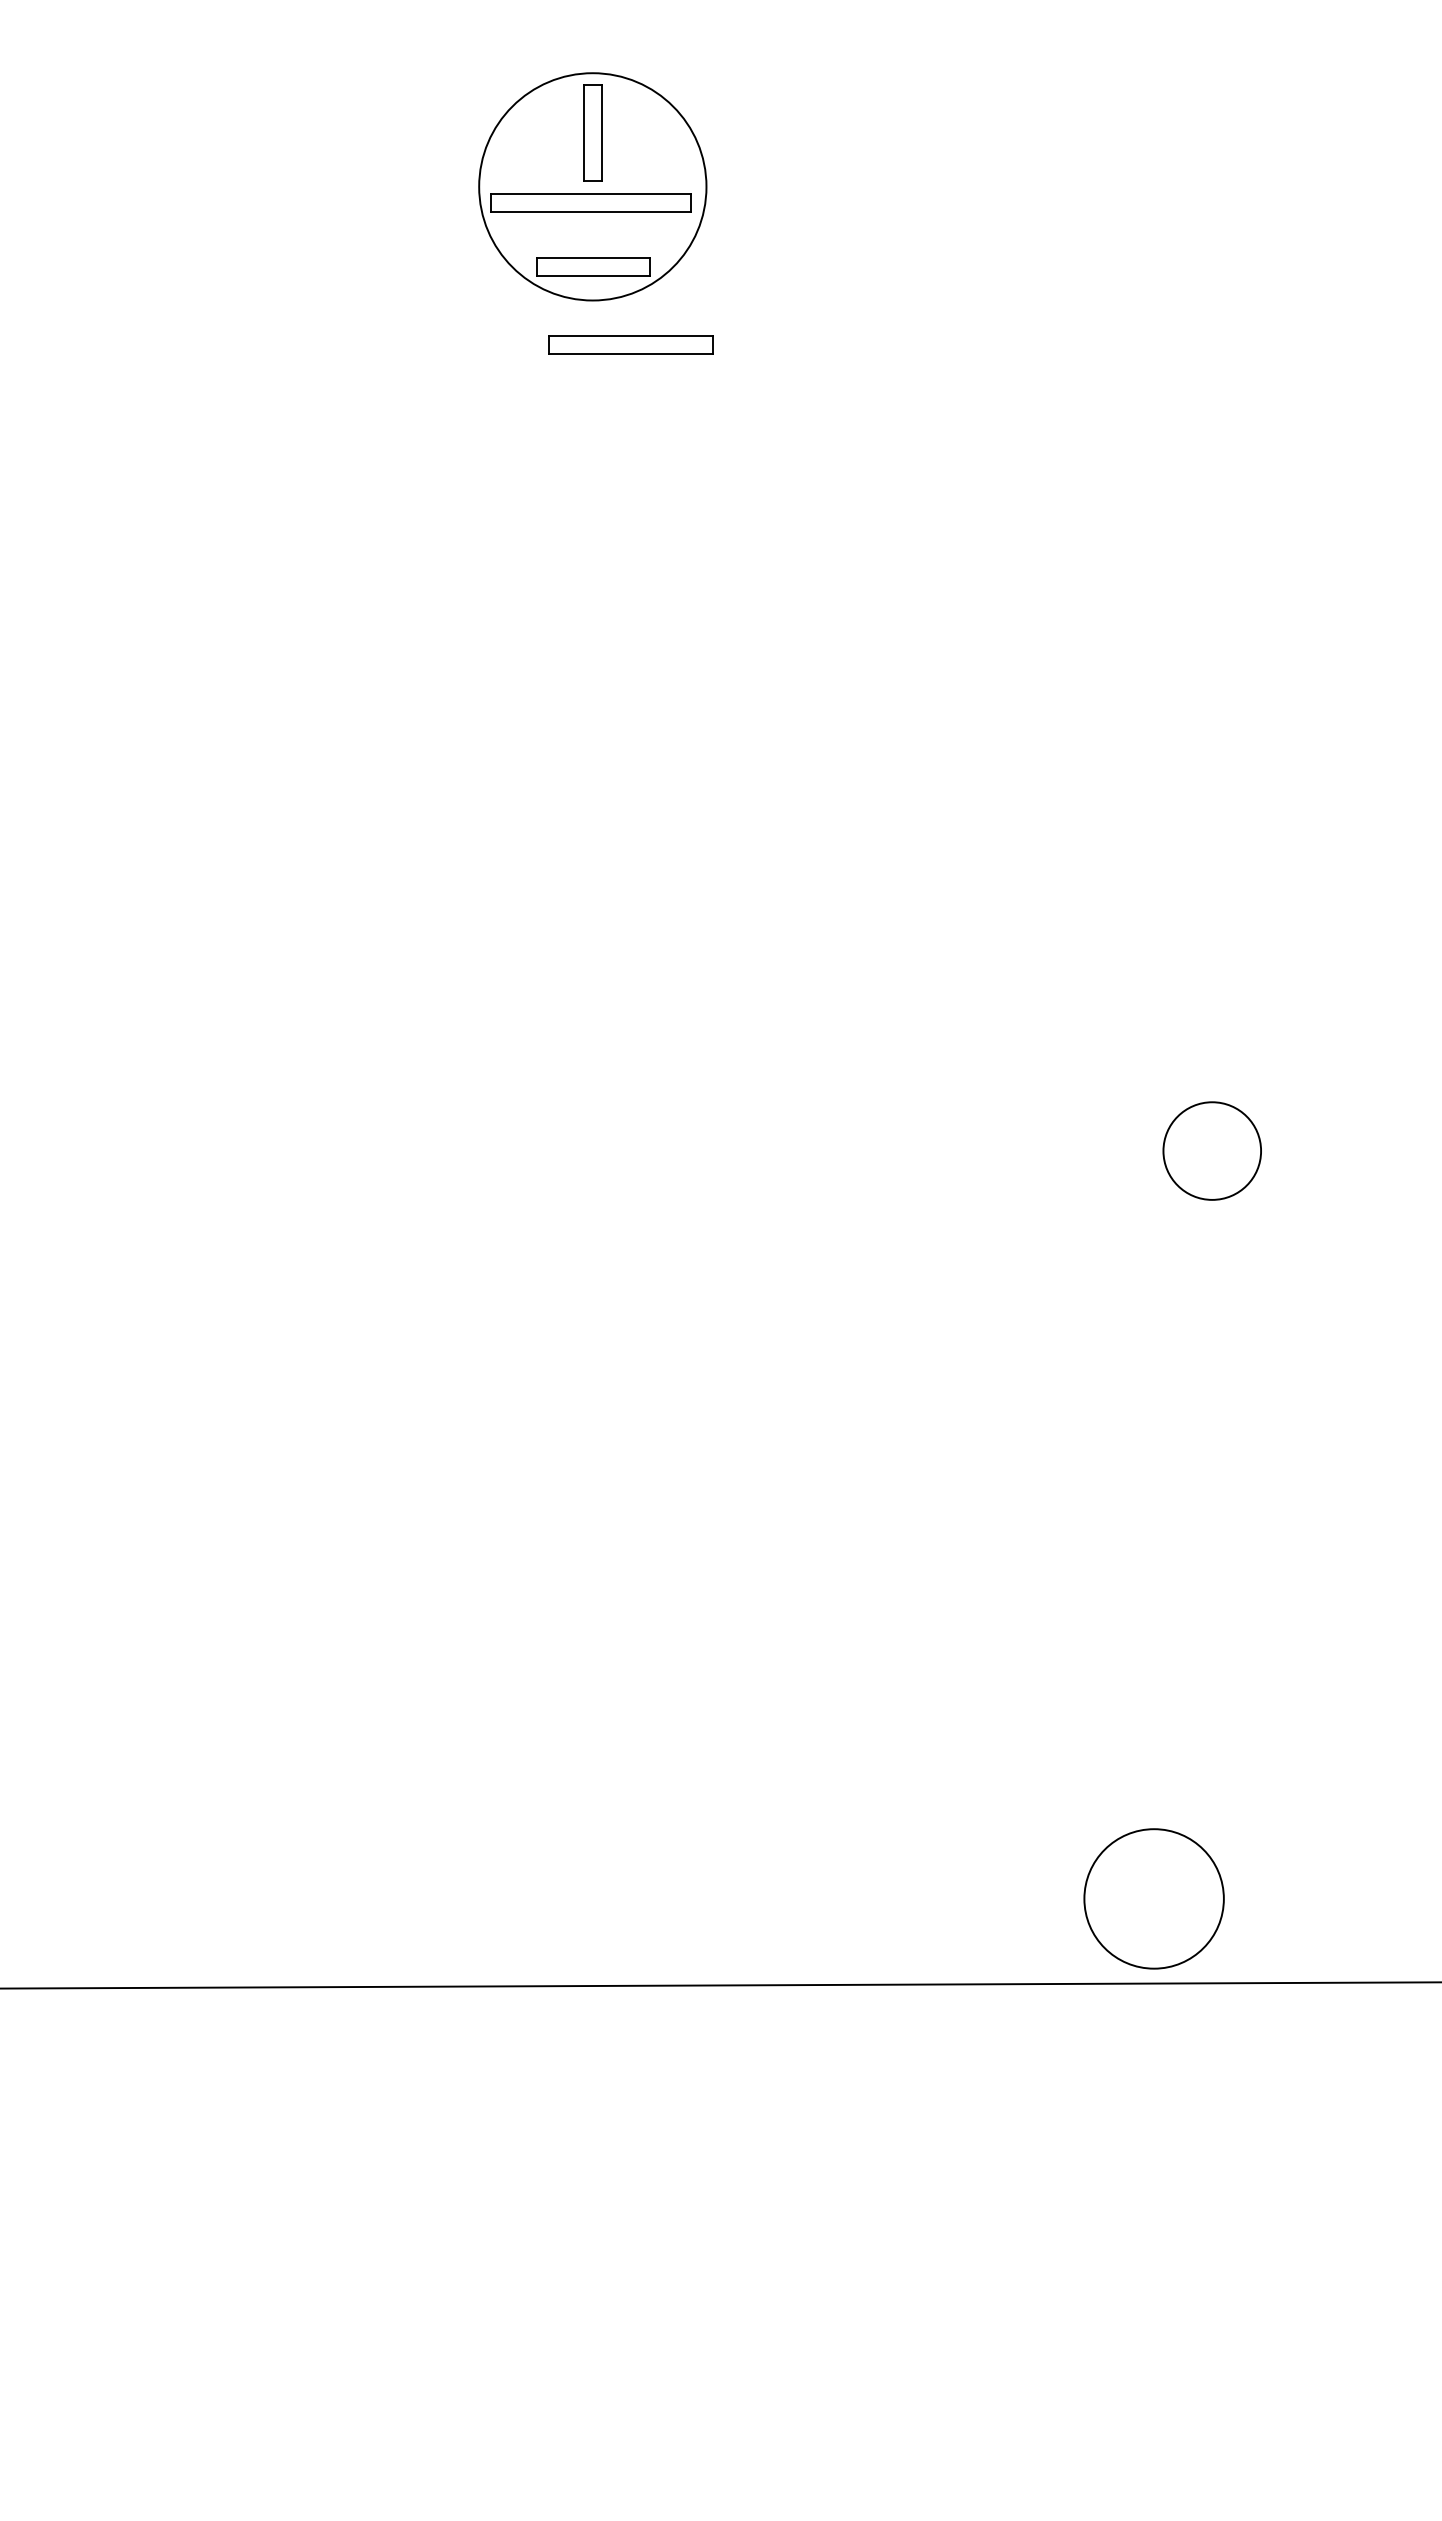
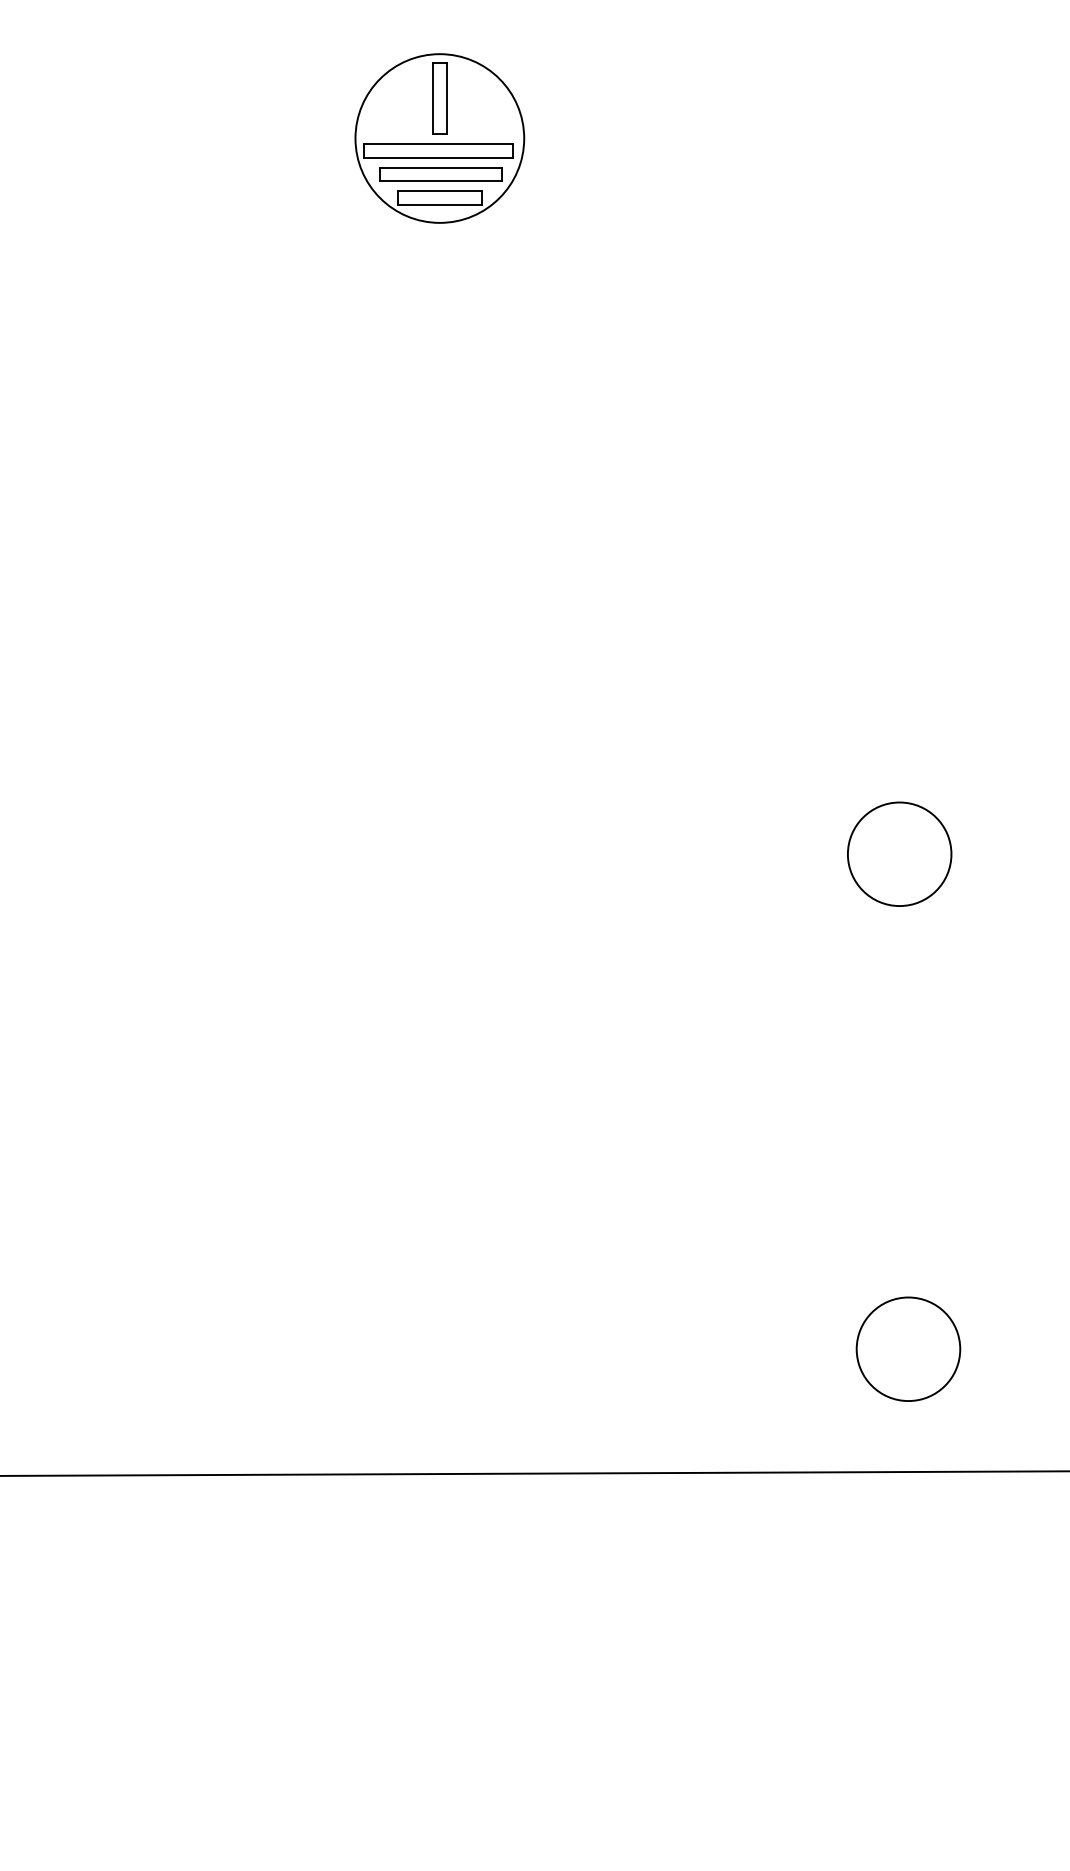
part: (630, 344) -> (441, 173), moved
circle: (1212, 1150) -> (899, 853), size x1.43
circle: (1153, 1898) -> (908, 1348), moved

